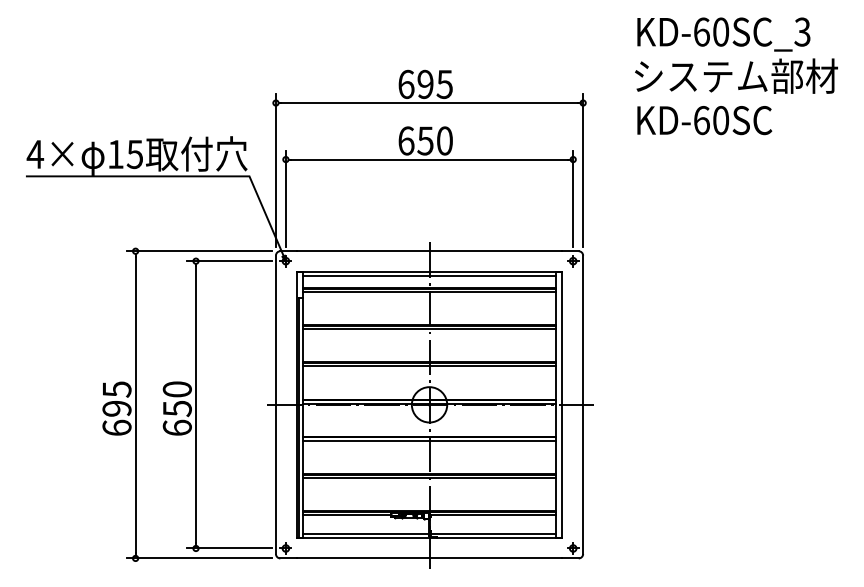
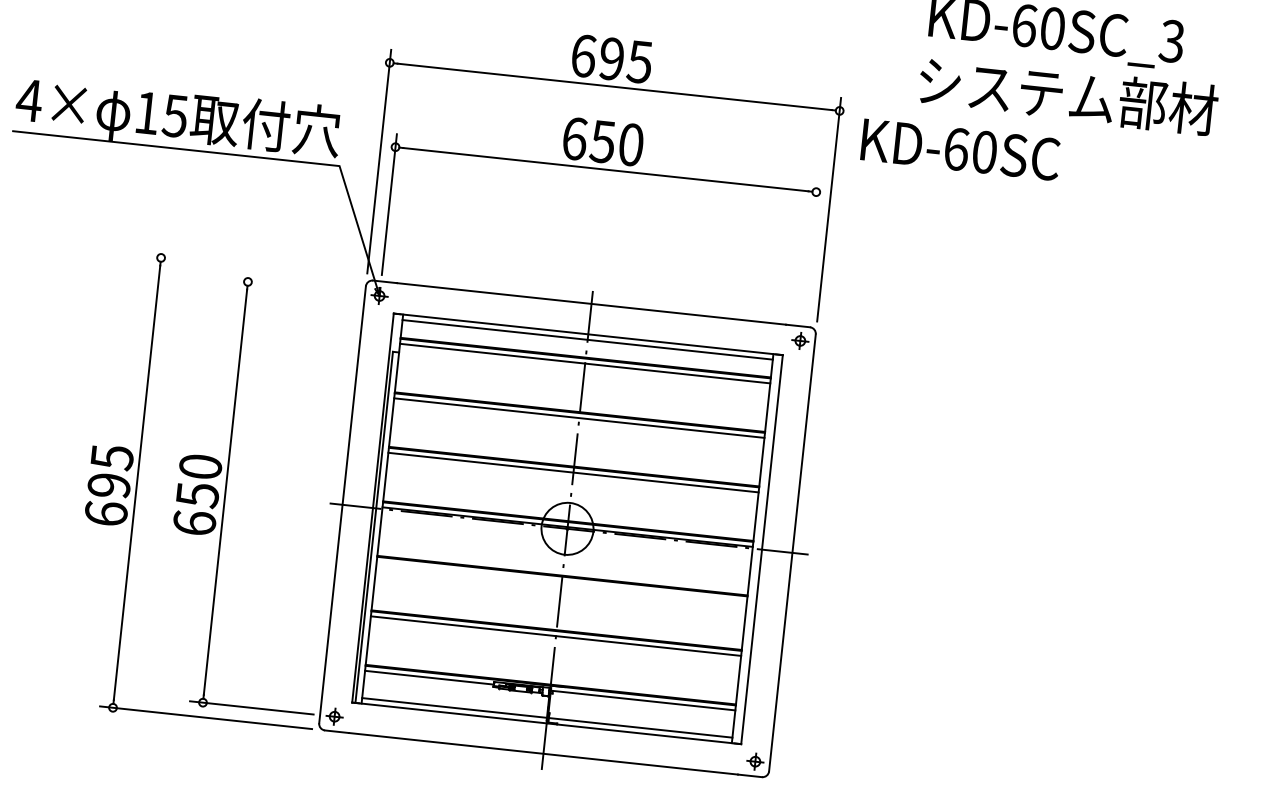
text: (704, 120) -> (960, 149), moved
line: (573, 198) -> (810, 249), removed
line: (198, 251) -> (253, 268), removed
line: (229, 261) -> (296, 287), removed
line: (429, 440) -> (561, 581), removed

